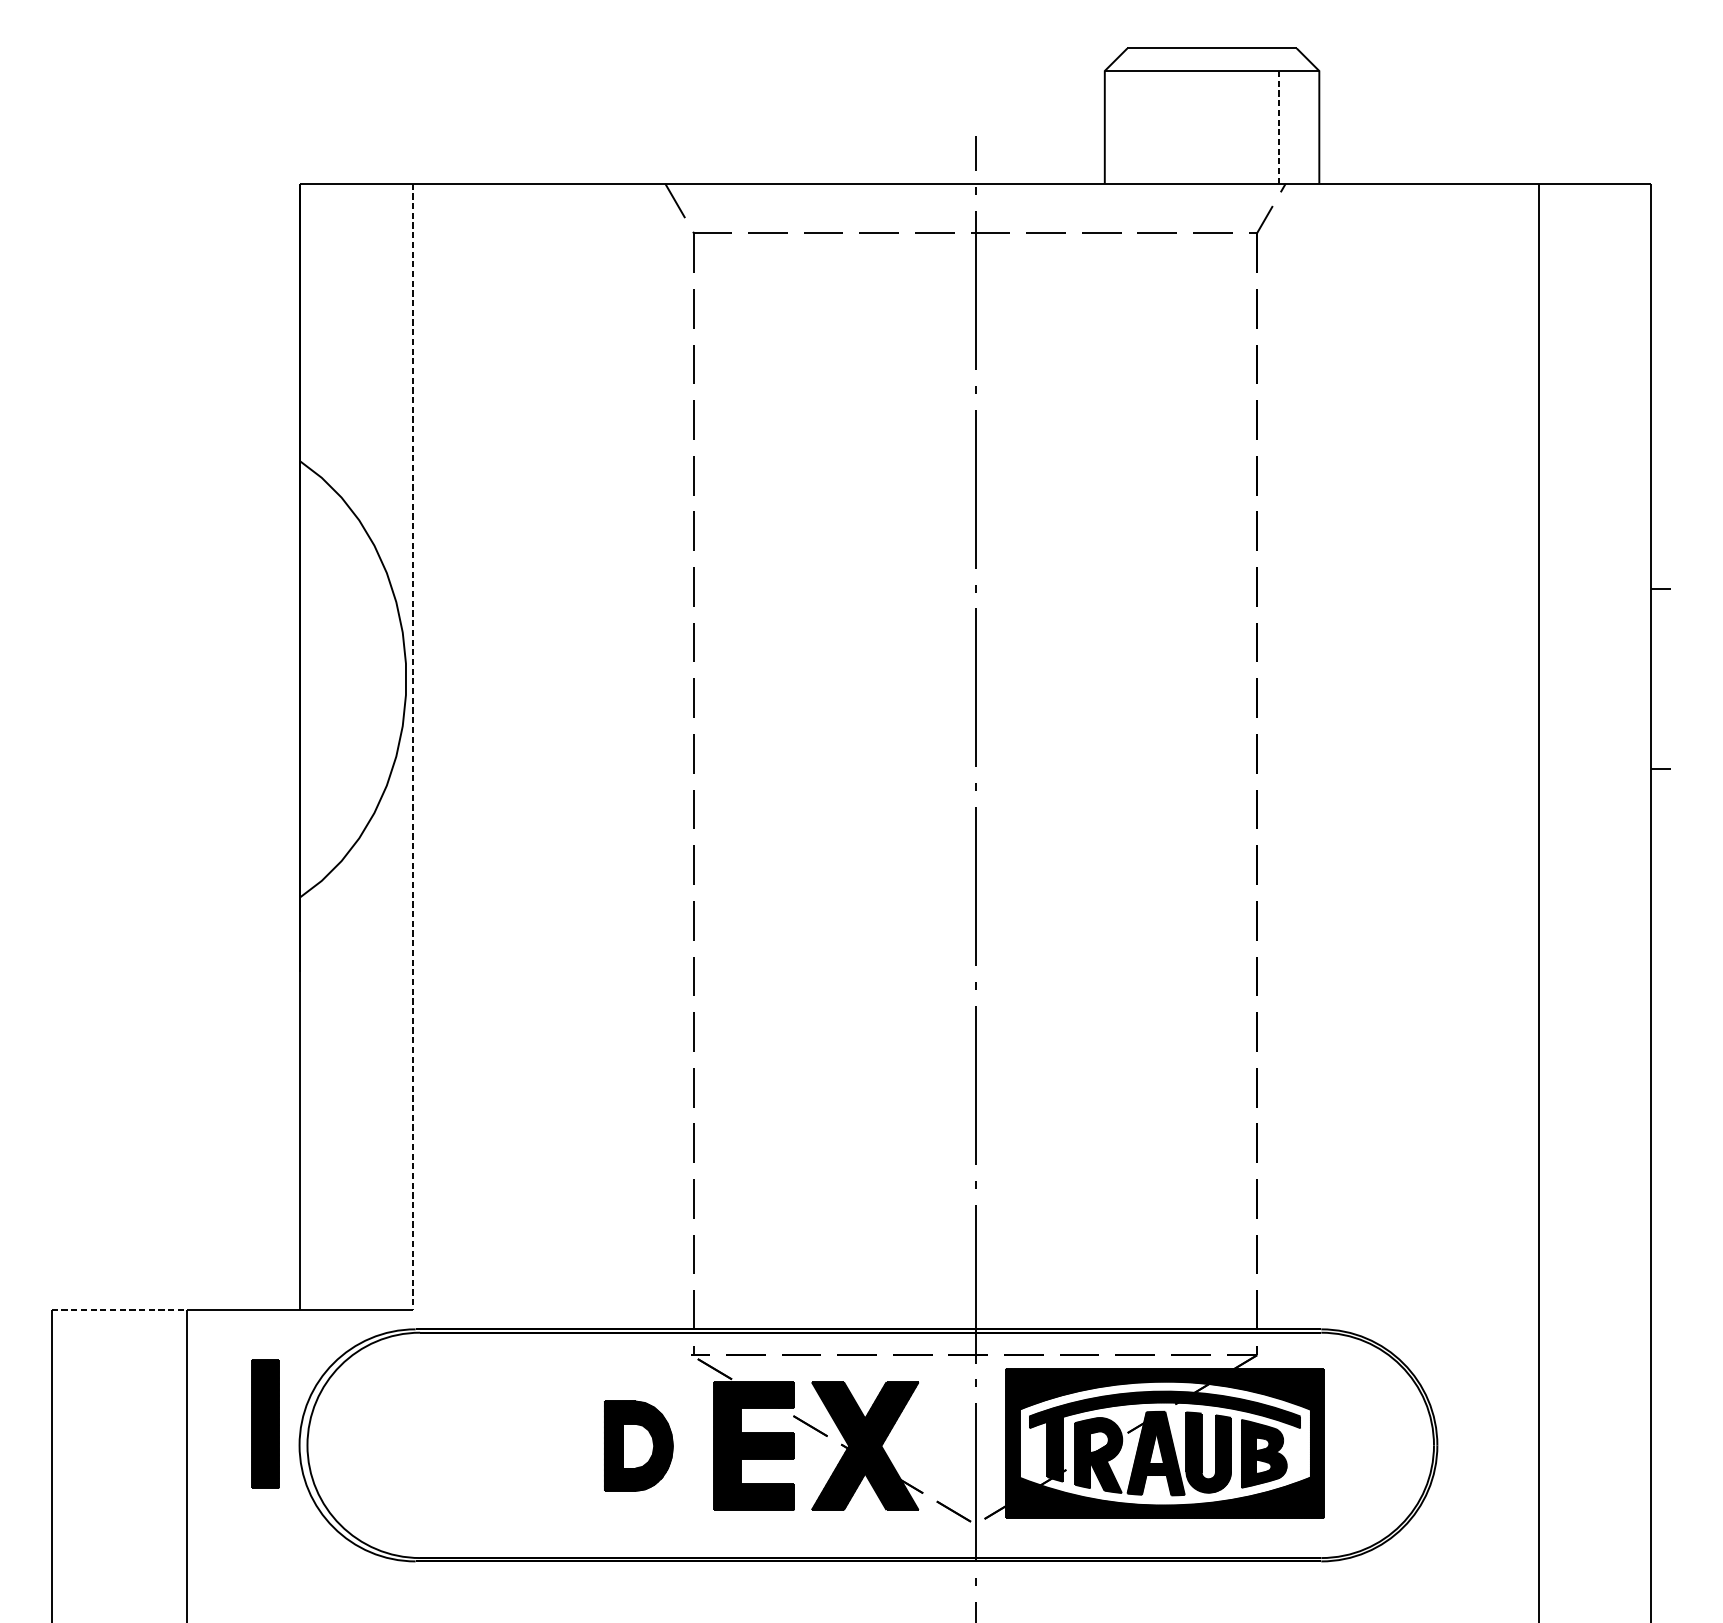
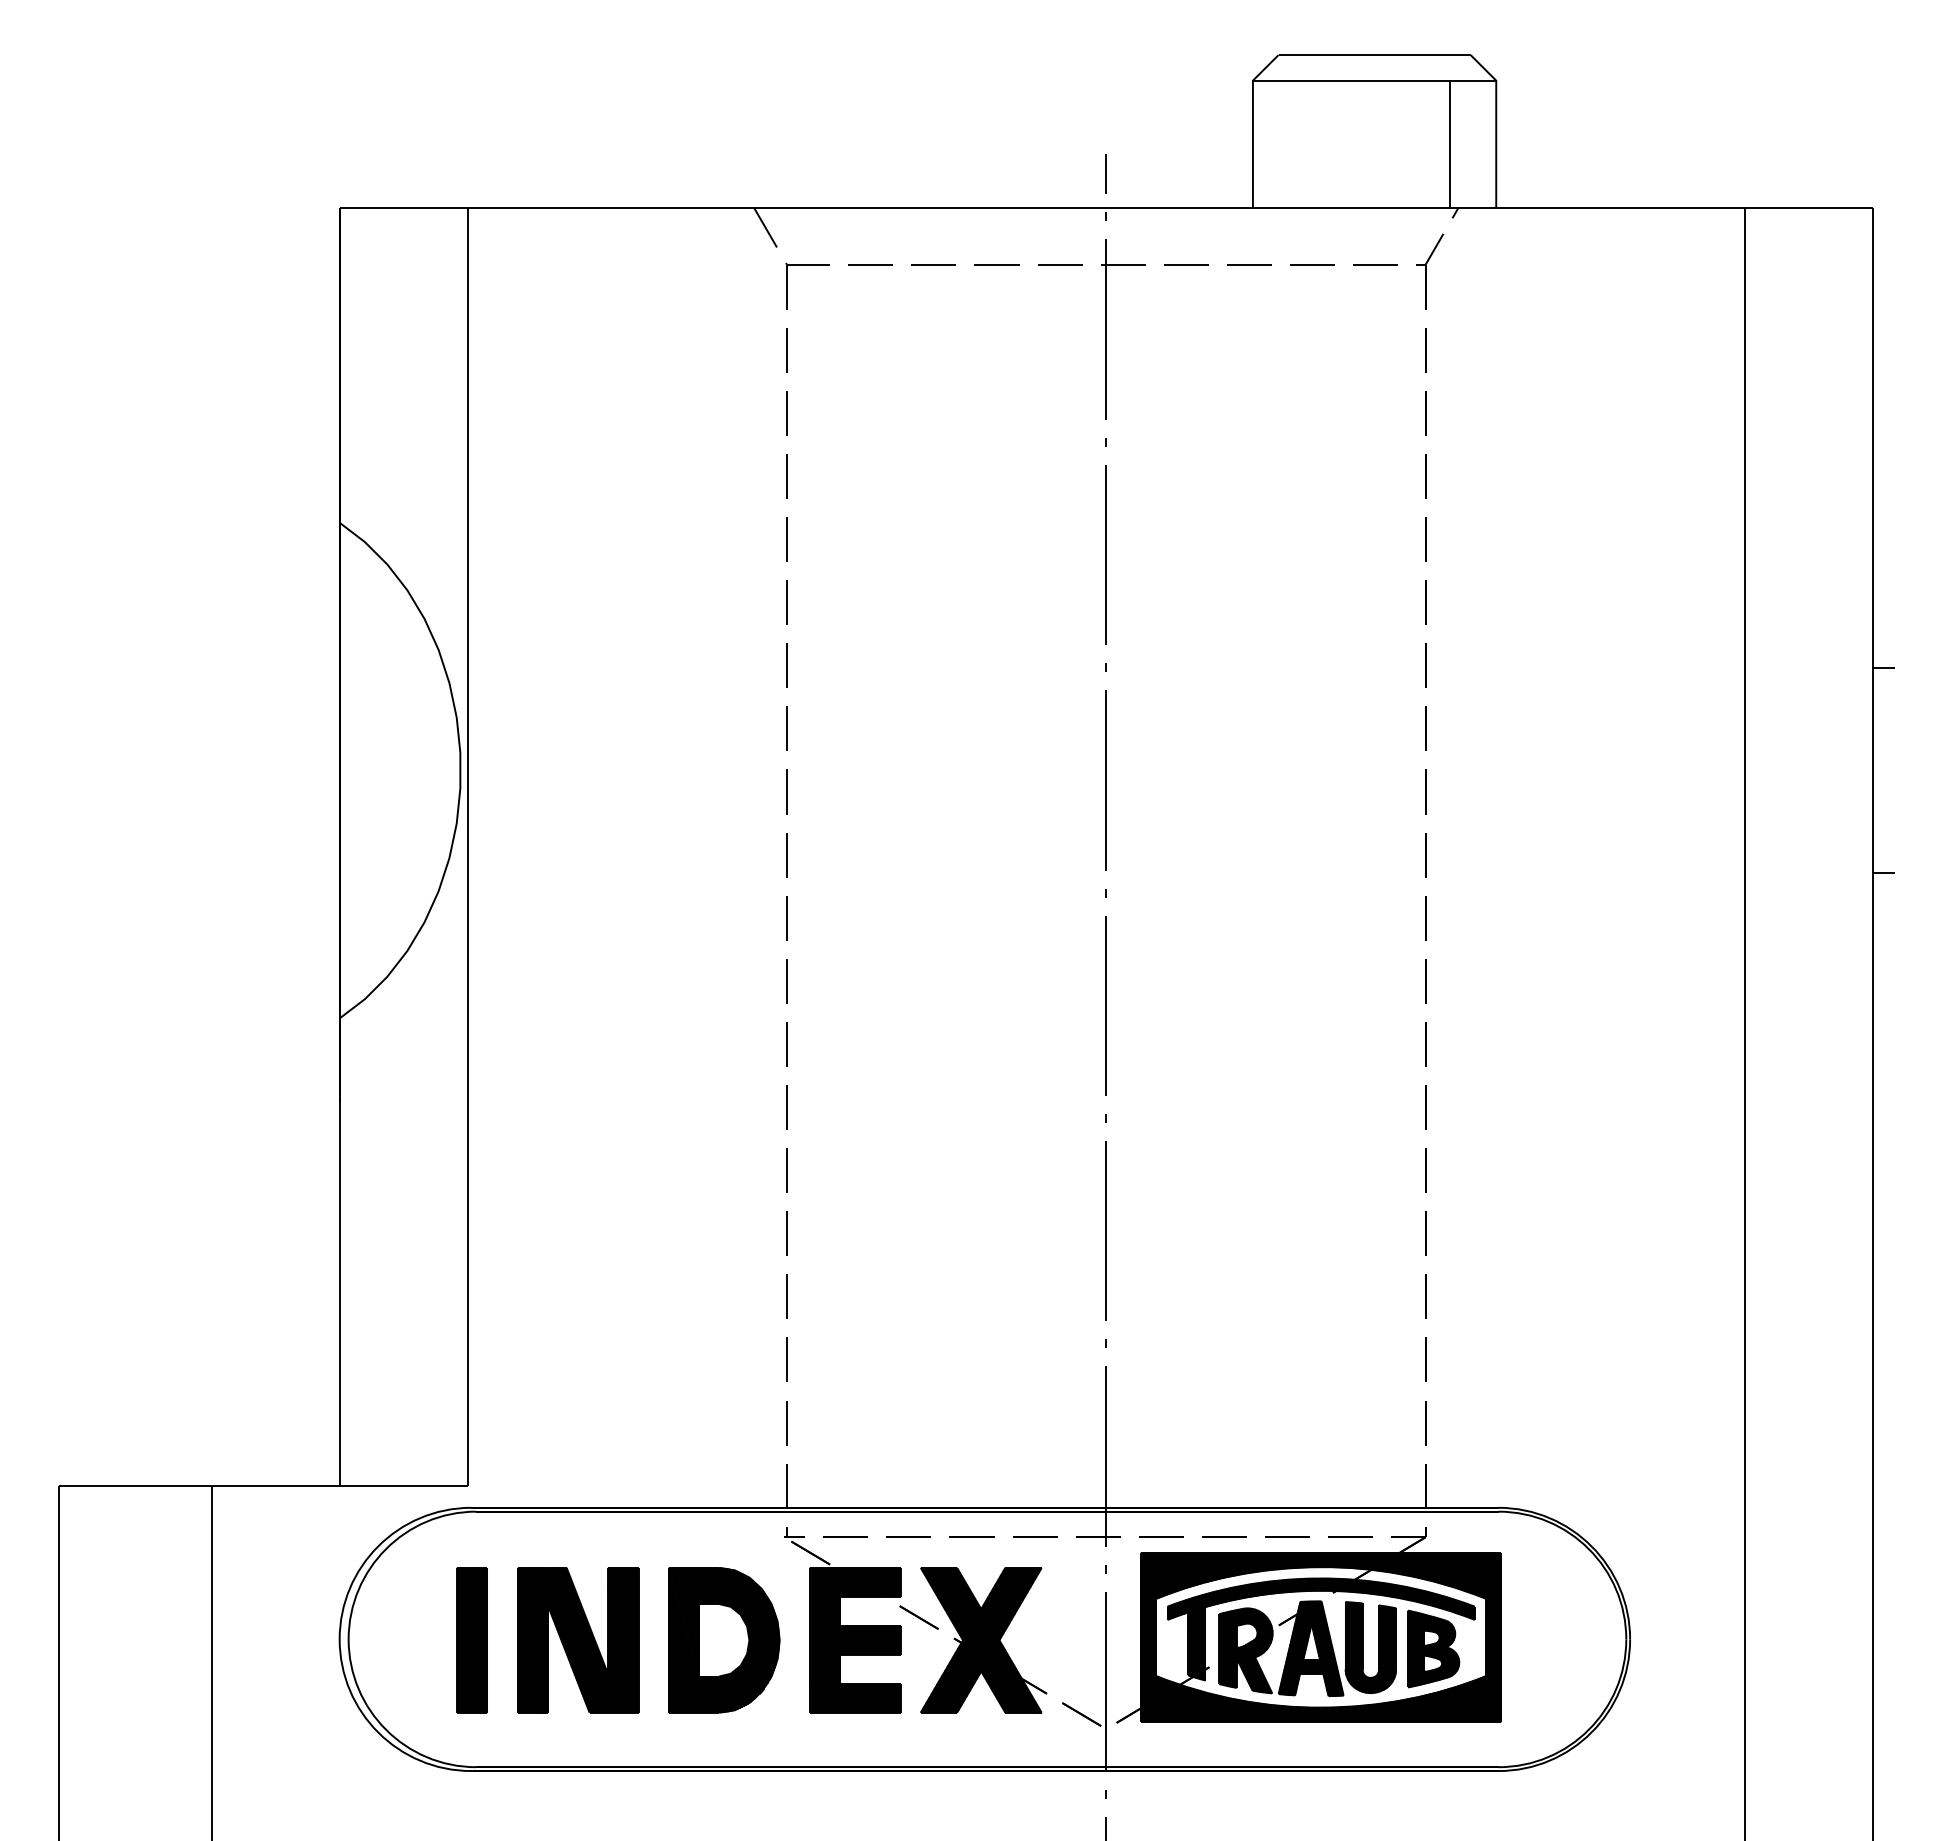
line: (1278, 127) -> (1450, 144), dashed -> solid
line: (412, 747) -> (467, 847), dashed -> solid
line: (118, 1310) -> (134, 1486), dashed -> solid
part: (265, 1424) -> (471, 1640), moved
part: (510, 1446) -> (578, 1640), added
part: (638, 1446) -> (724, 1640), size x1.43

